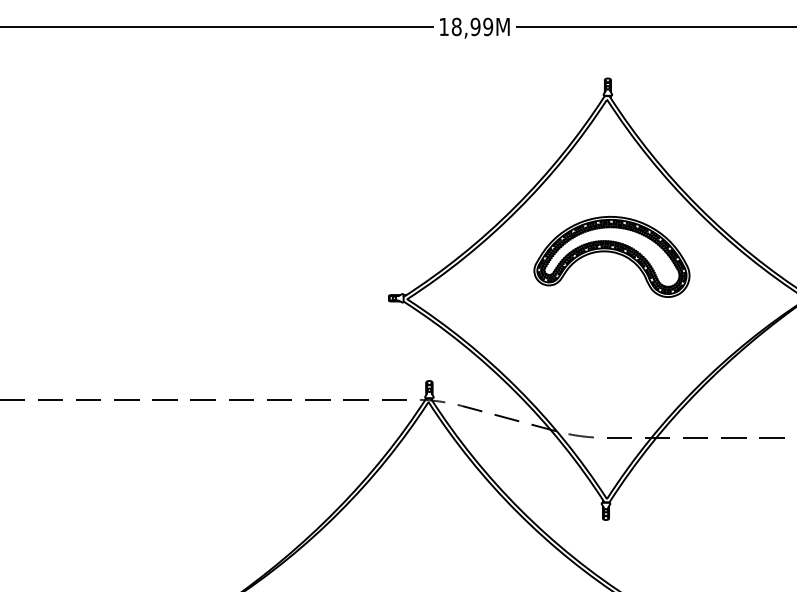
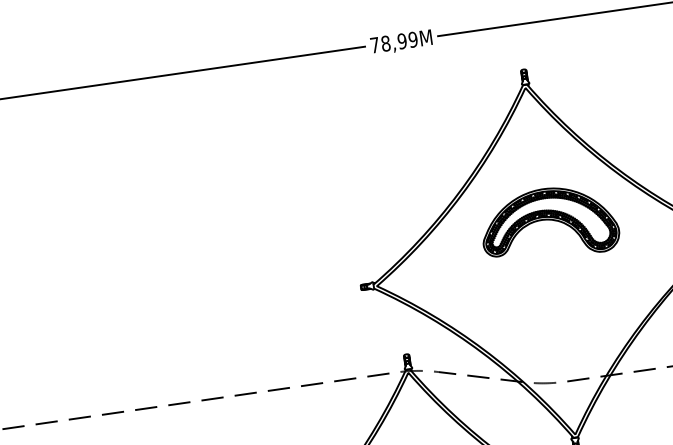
text: (443, 26) -> (374, 44), 18,99M -> 78,99M

